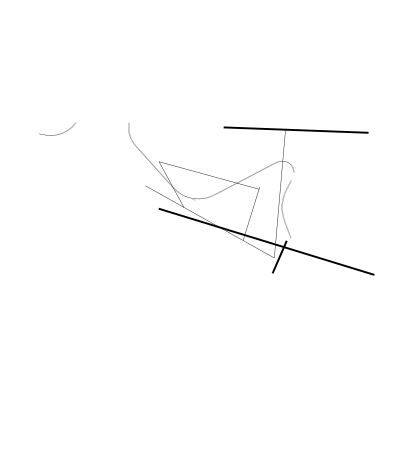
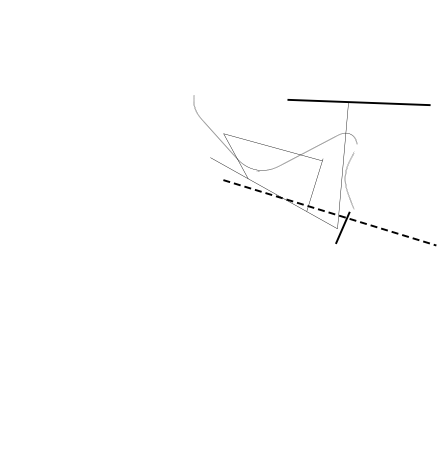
part: (57, 129) -> (123, 101), removed
line: (267, 241) -> (330, 212), solid -> dashed

